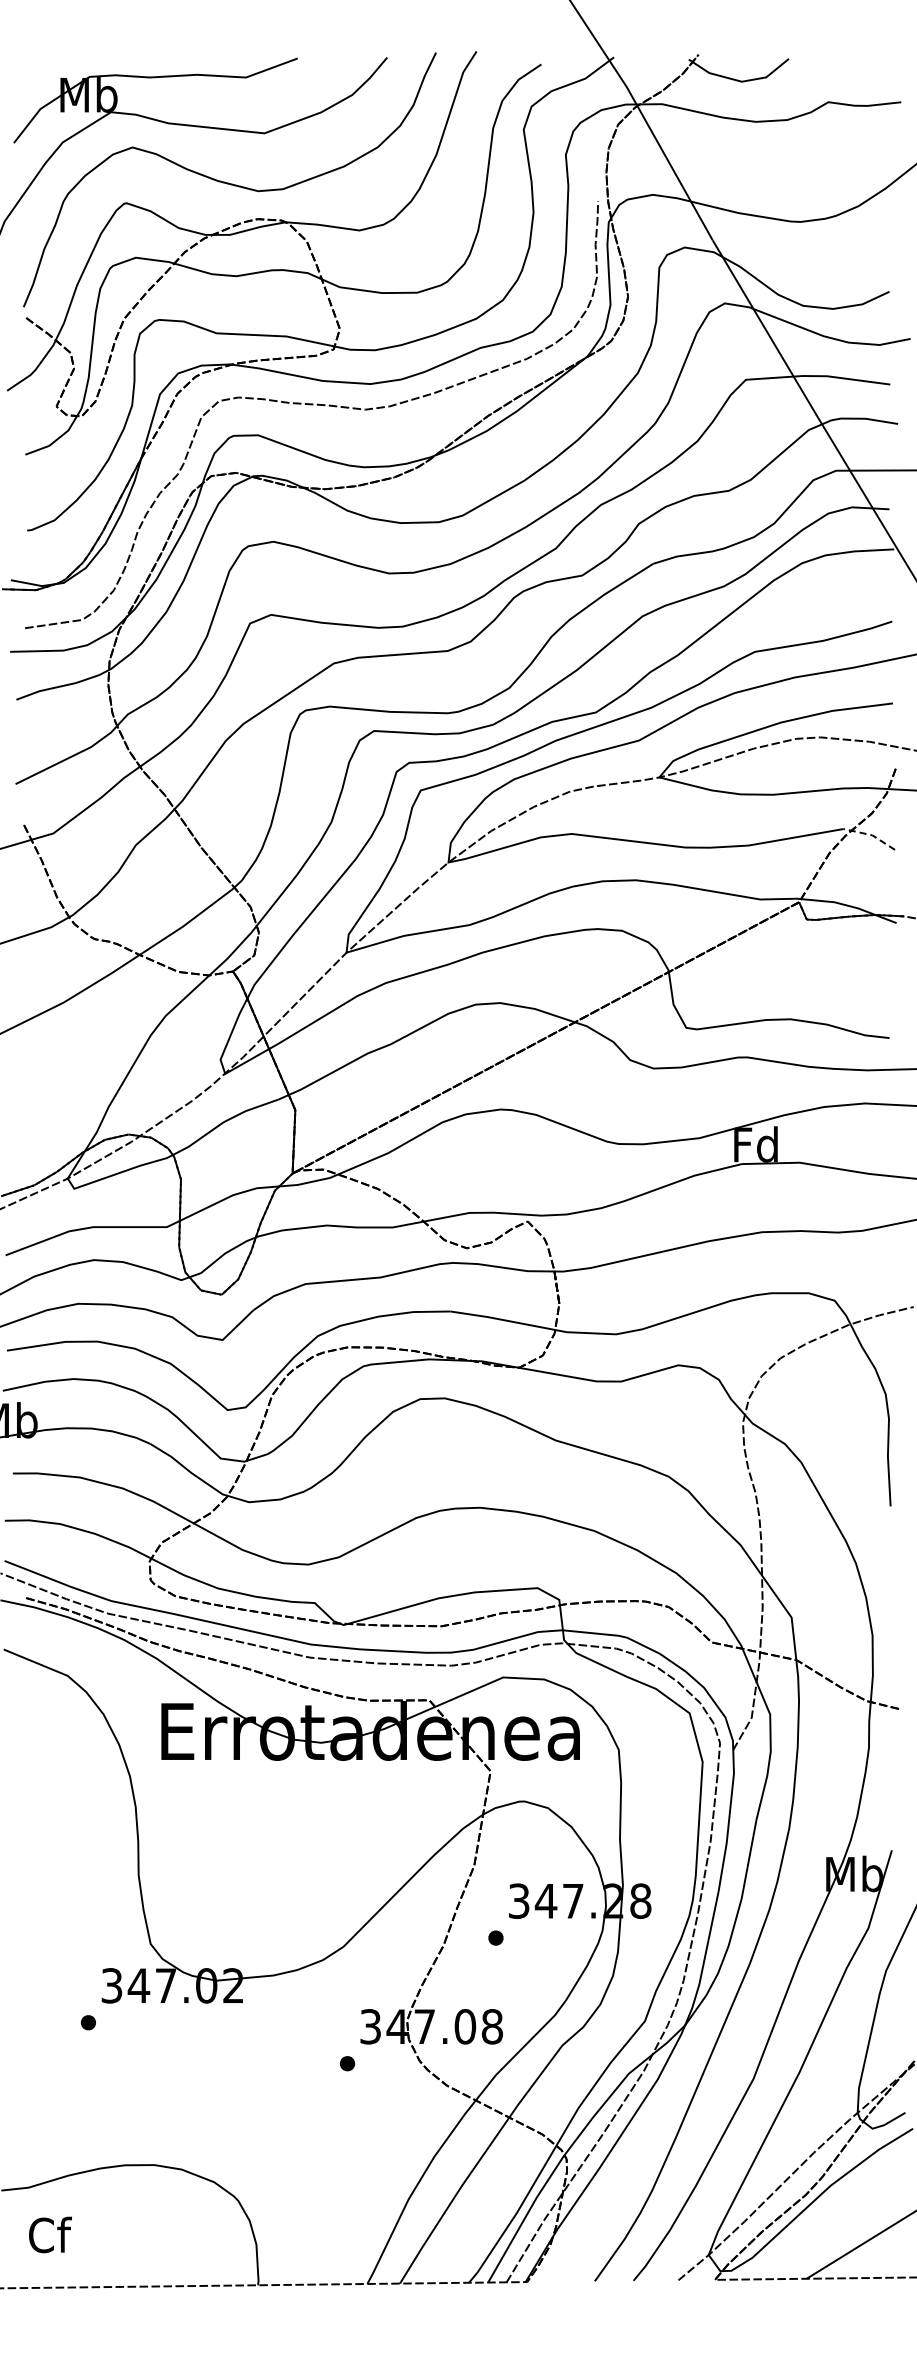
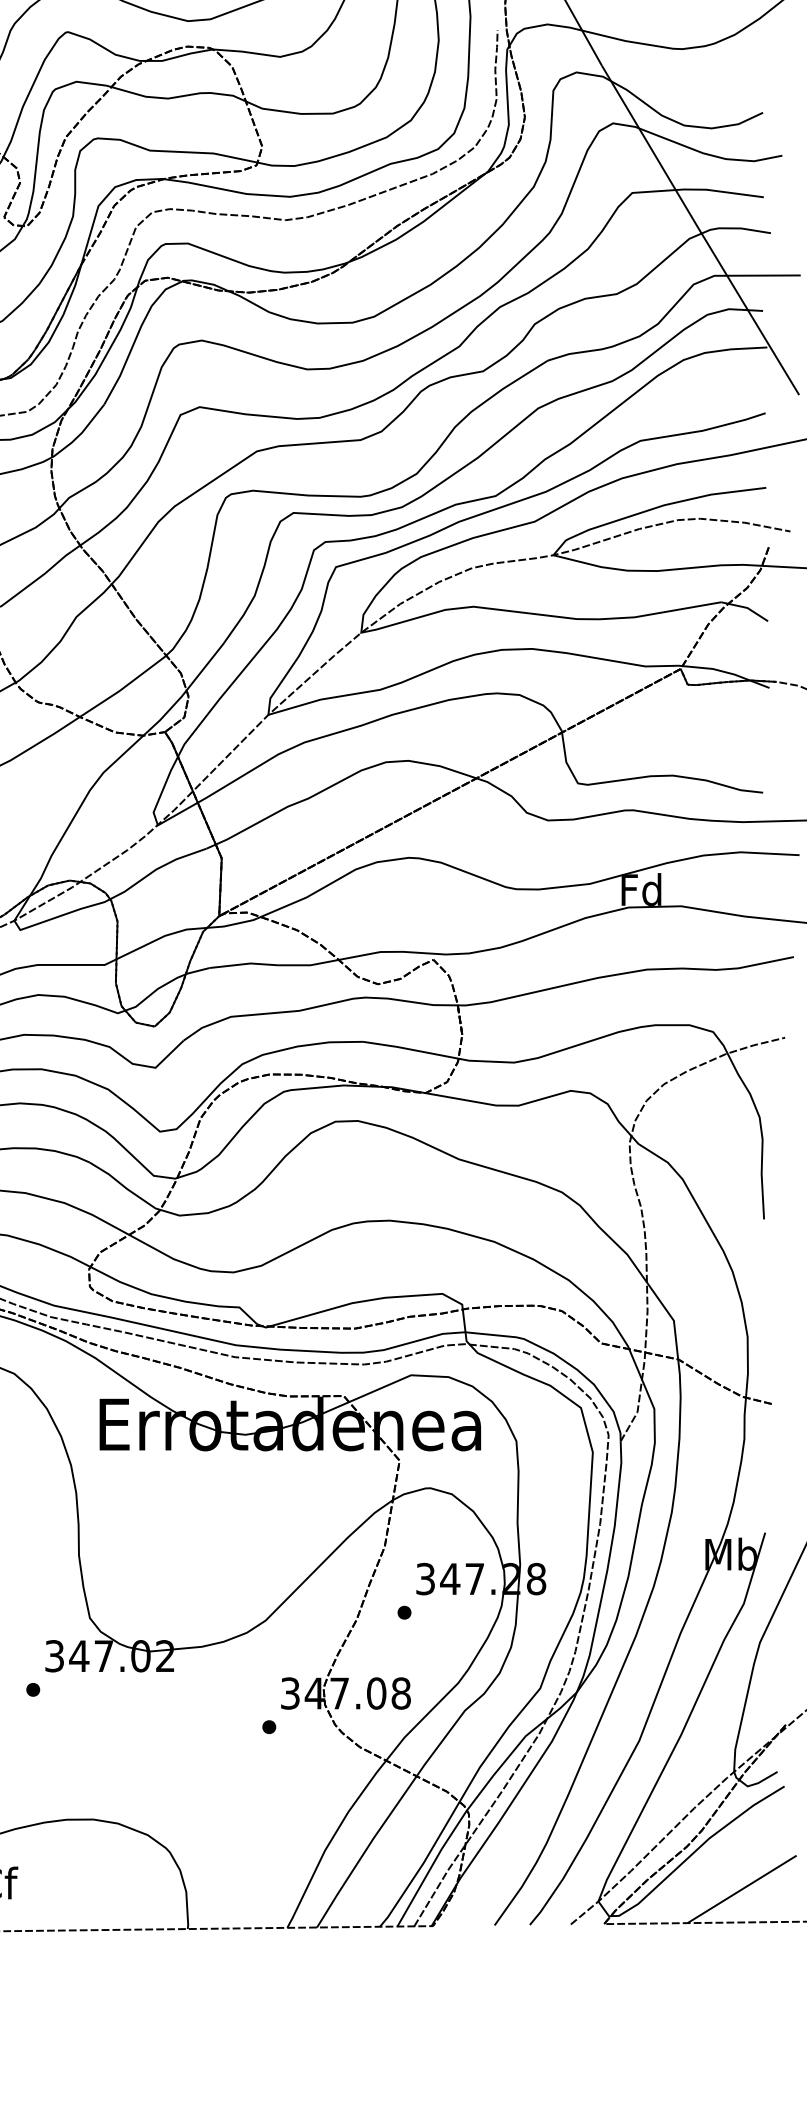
line: (871, 835) -> (746, 608), dashed -> solid

